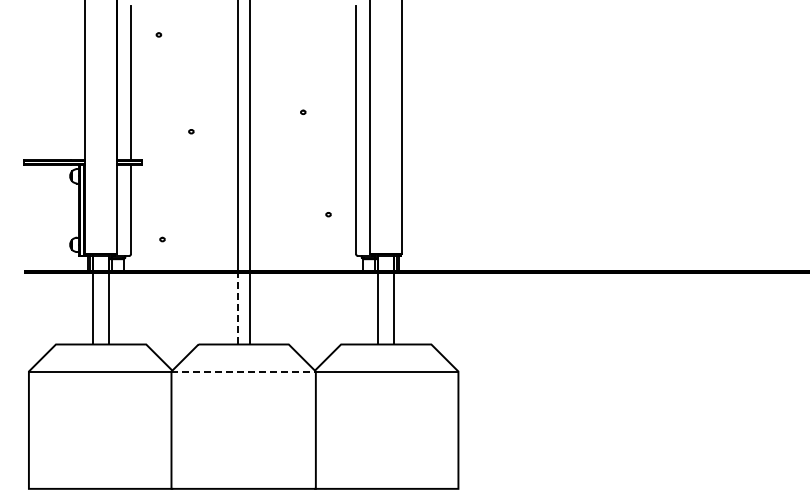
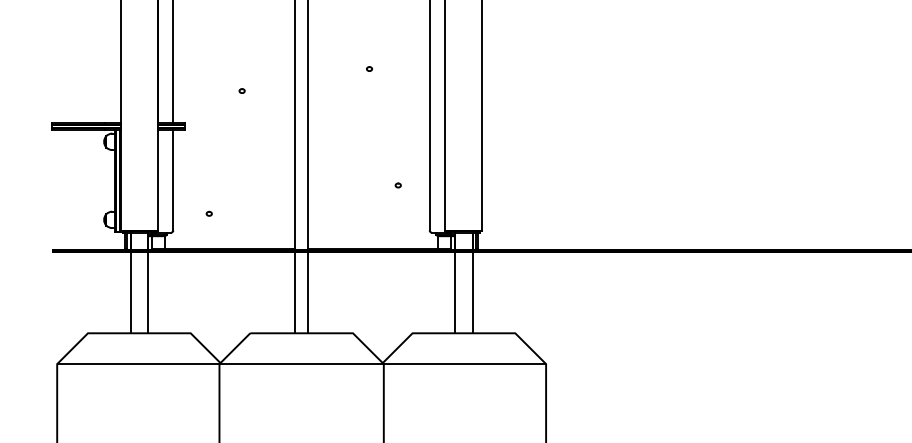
line: (237, 307) -> (294, 291), dashed -> solid
line: (244, 371) -> (302, 364), dashed -> solid

